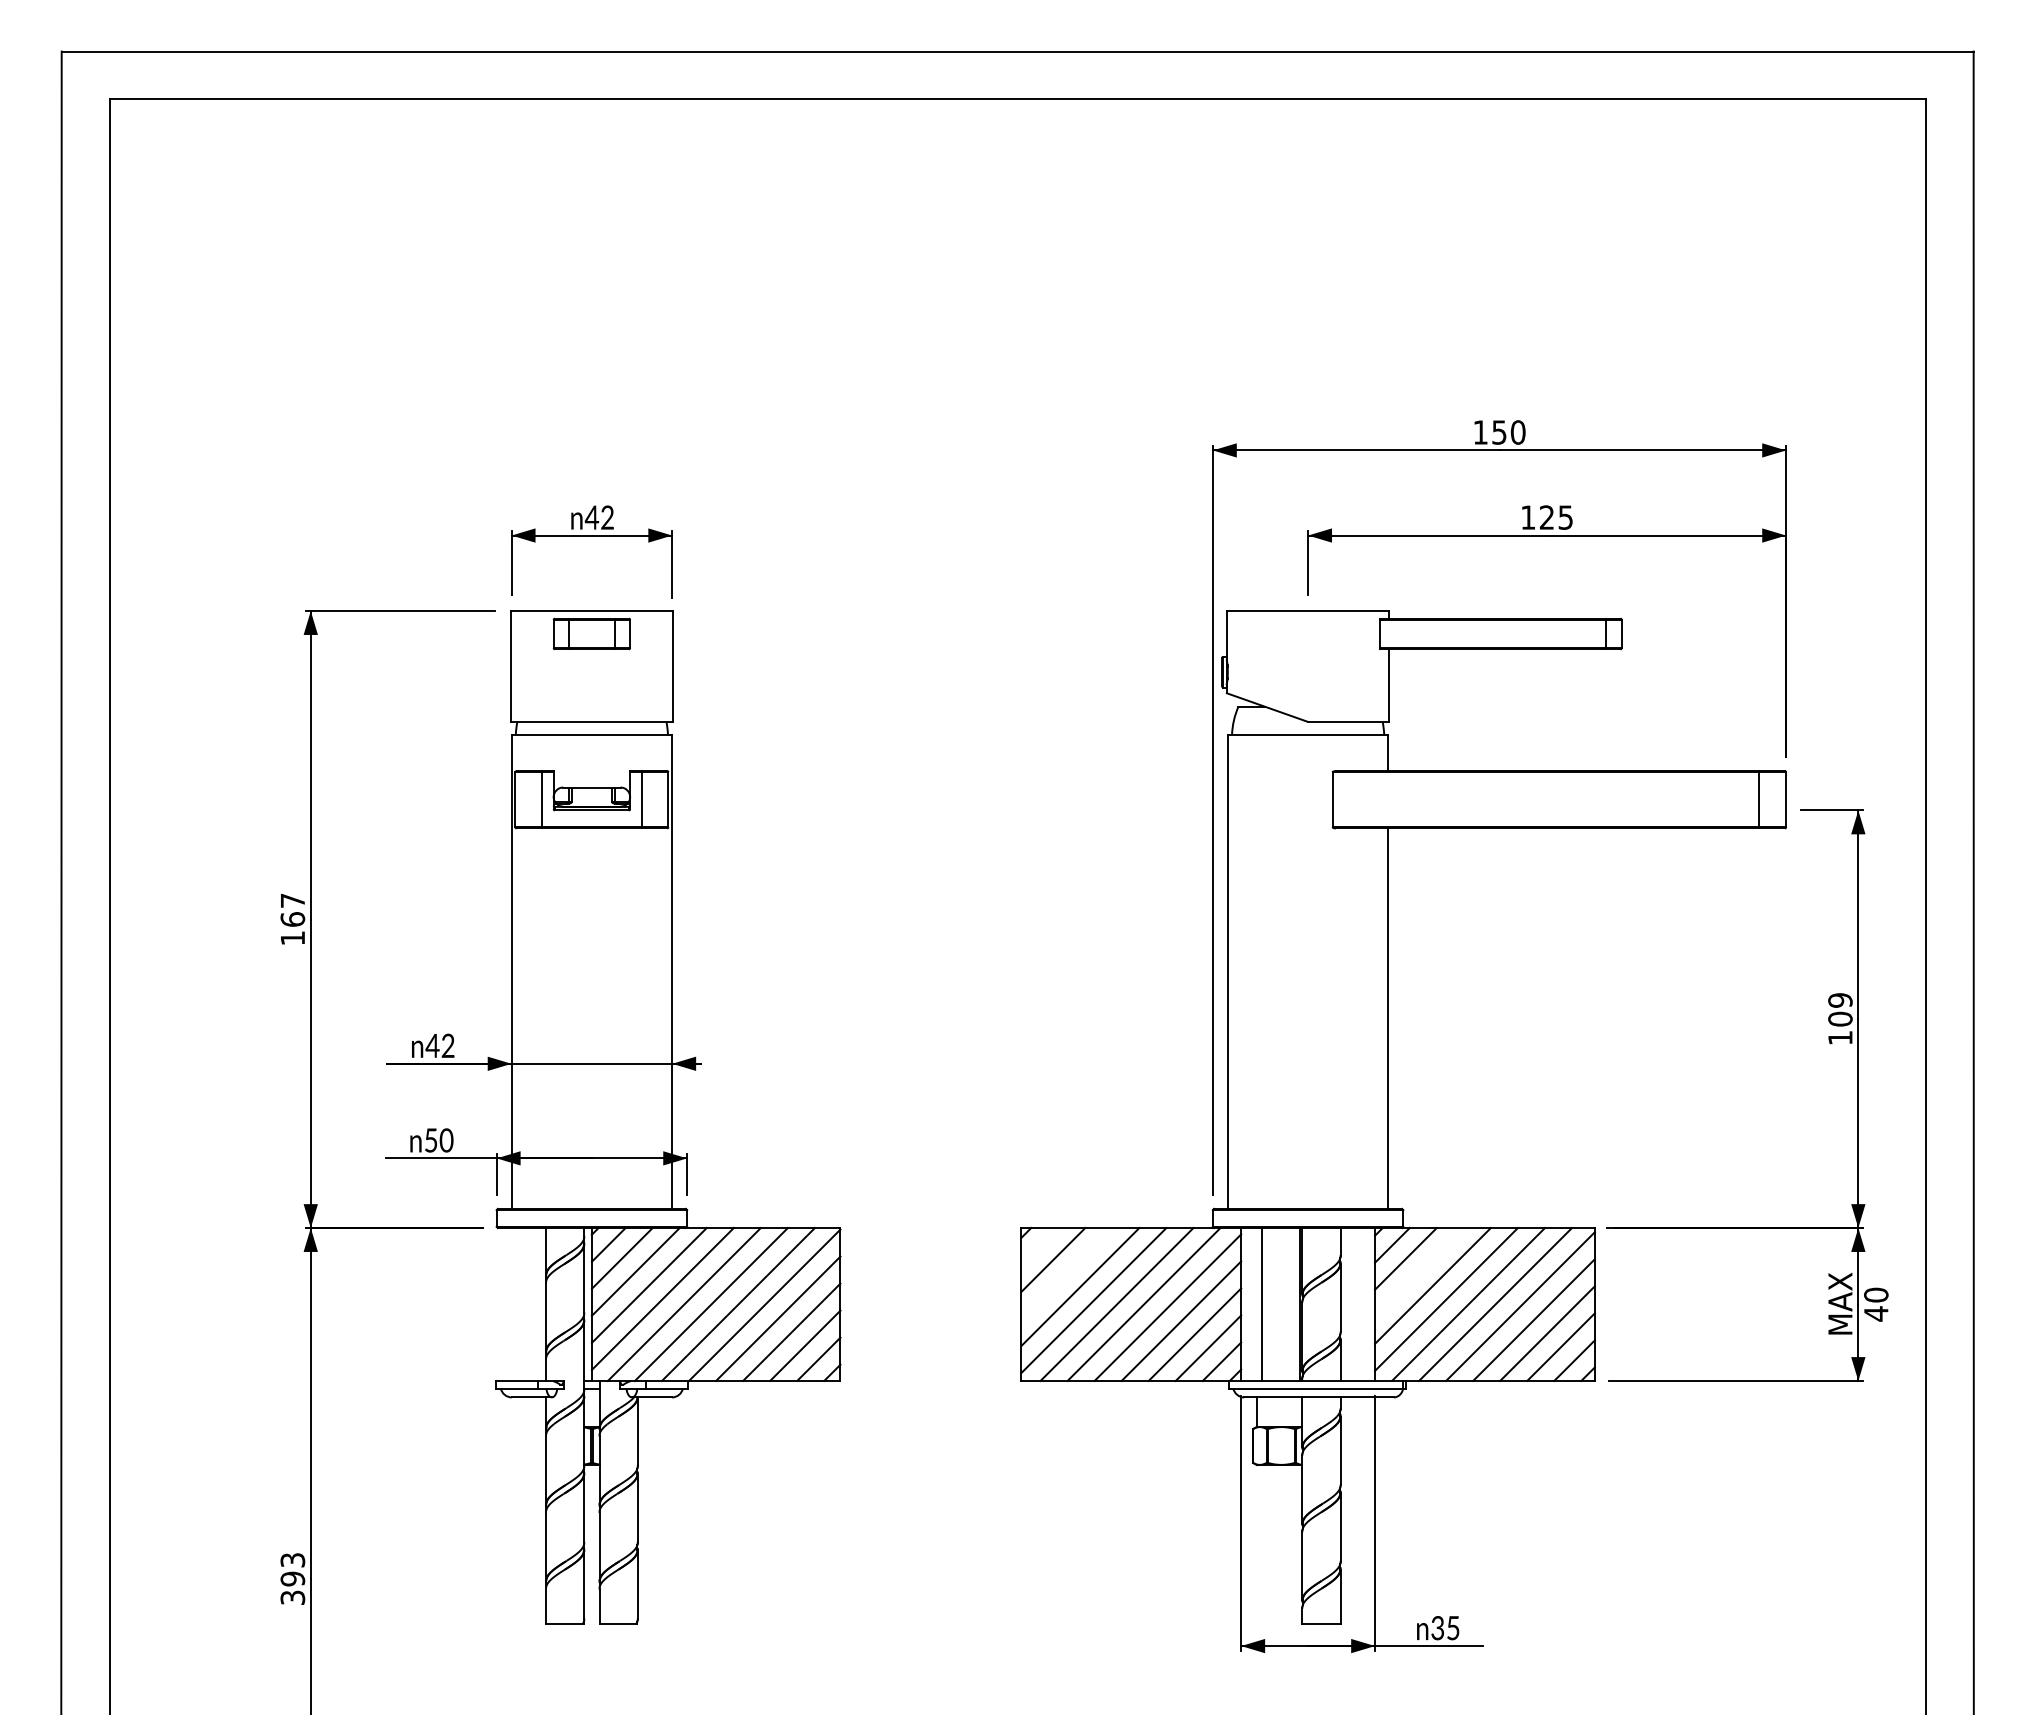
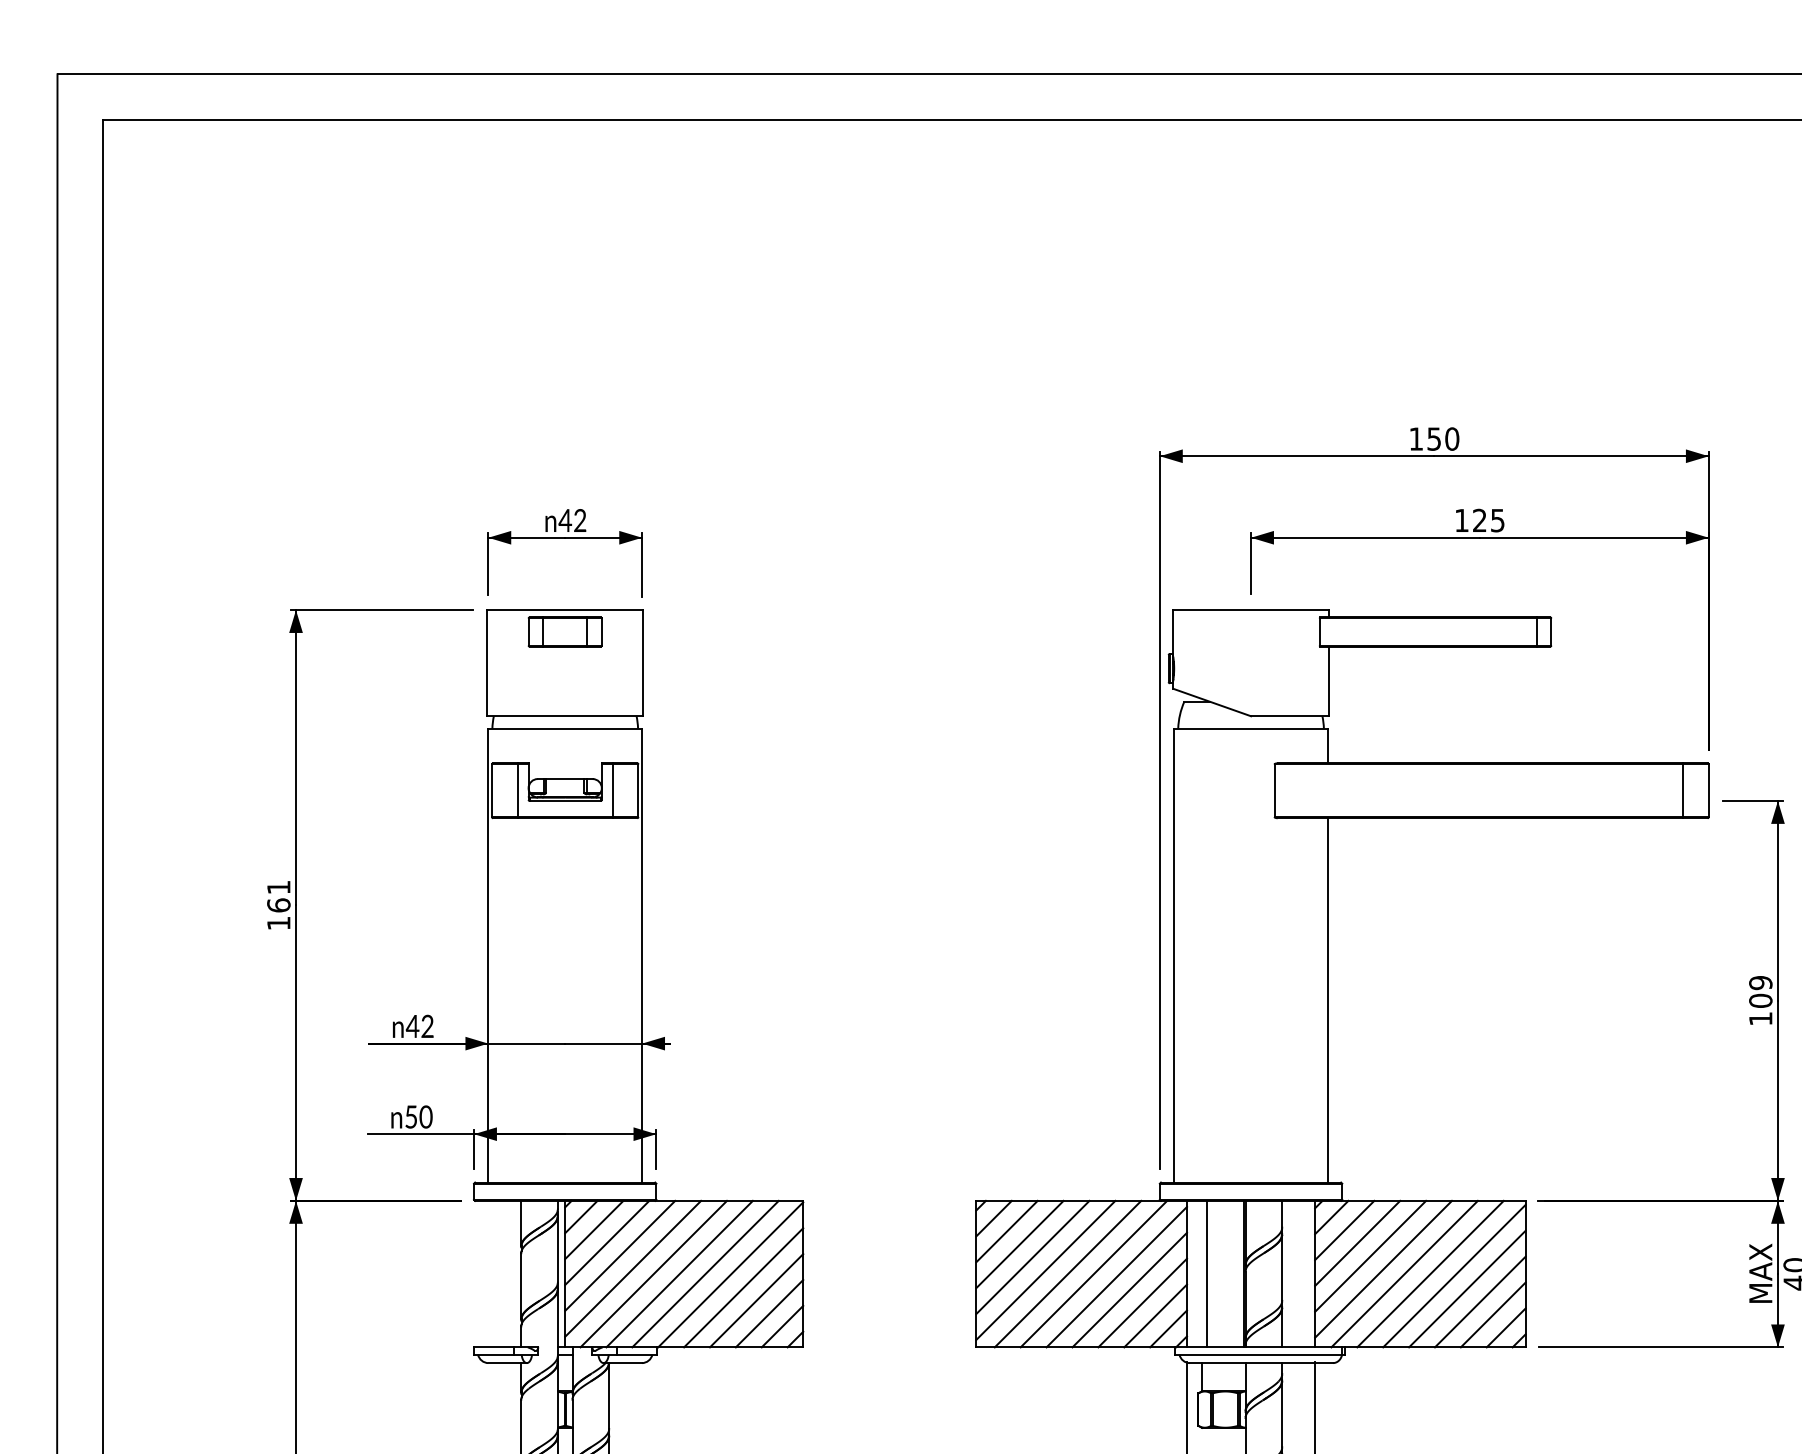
text: (292, 900) -> (278, 887), 167 -> 161
line: (1039, 1246) -> (993, 1218), added
line: (1419, 1272) -> (1357, 1243), added
line: (1066, 1273) -> (1019, 1244), added

